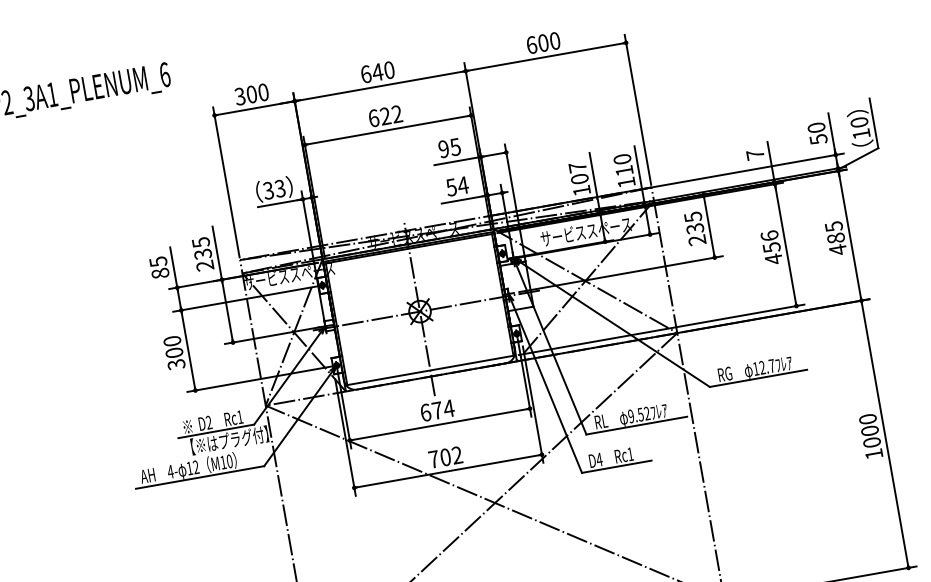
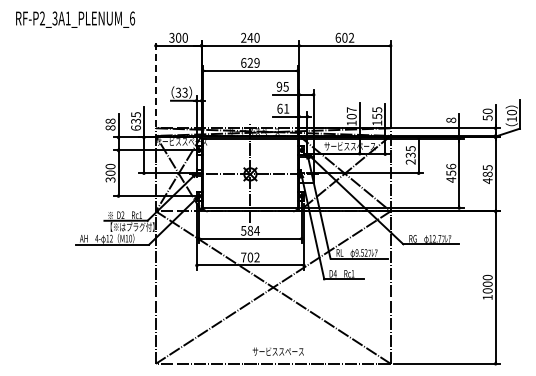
text: (554, 40) -> (351, 37), 600 -> 602
text: (365, 73) -> (243, 37), 640 -> 240
text: (396, 113) -> (256, 62), 622 -> 629
text: (755, 153) -> (451, 119), 7 -> 8
text: (623, 165) -> (377, 113), 110 -> 155
line: (225, 183) -> (155, 84), solid -> dashed
text: (457, 185) -> (283, 108), 54 -> 61
text: (158, 262) -> (110, 121), 85 -> 88
text: (204, 264) -> (135, 127), 235 -> 635
text: (432, 410) -> (247, 230), 674 -> 584

